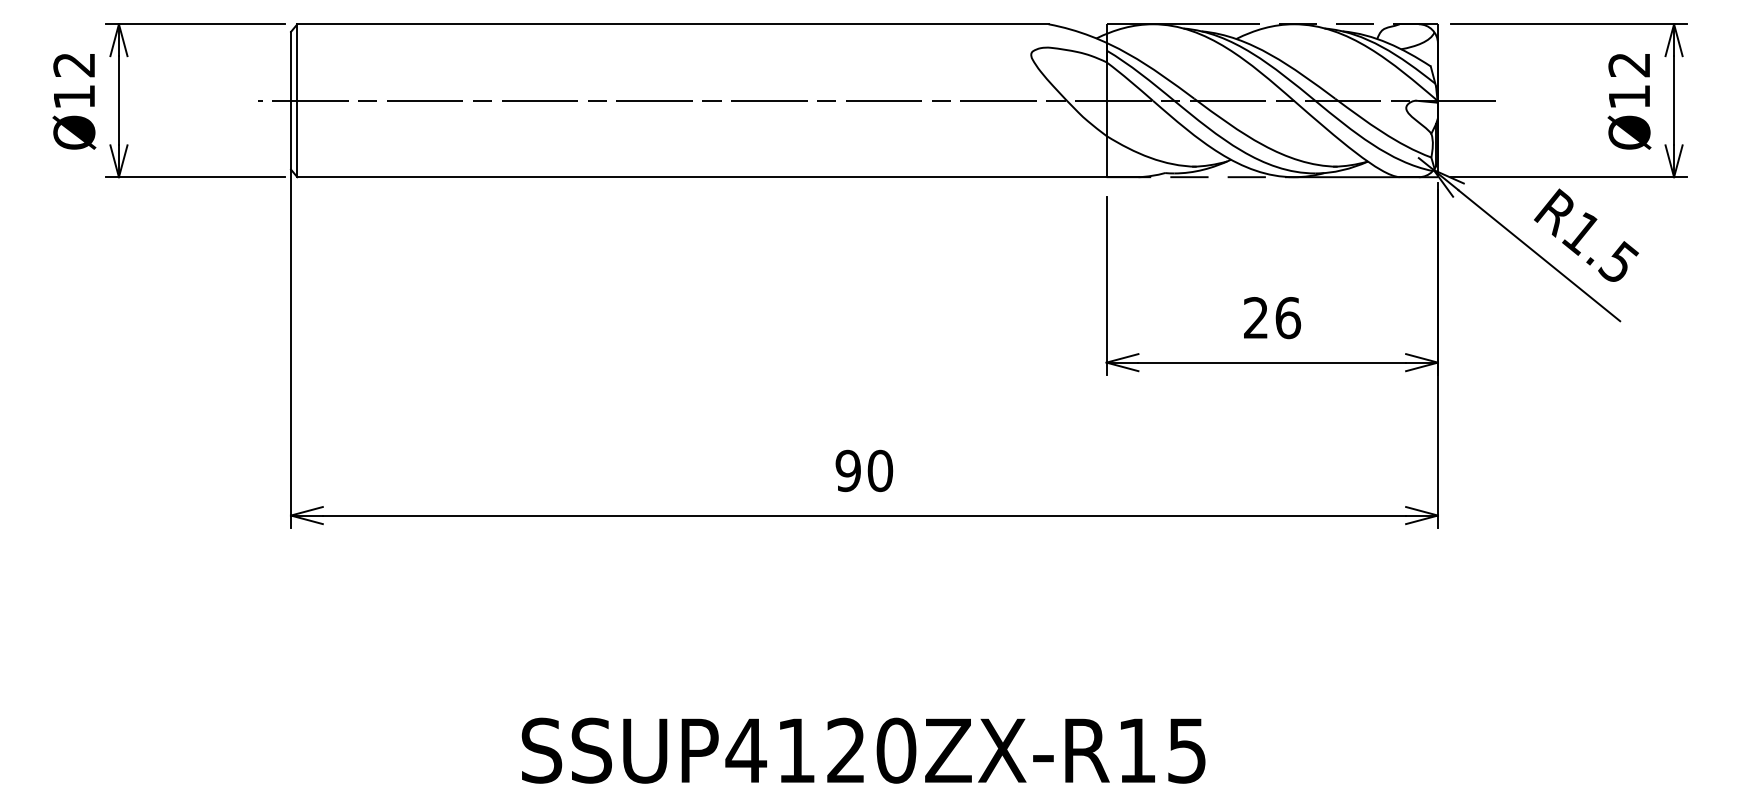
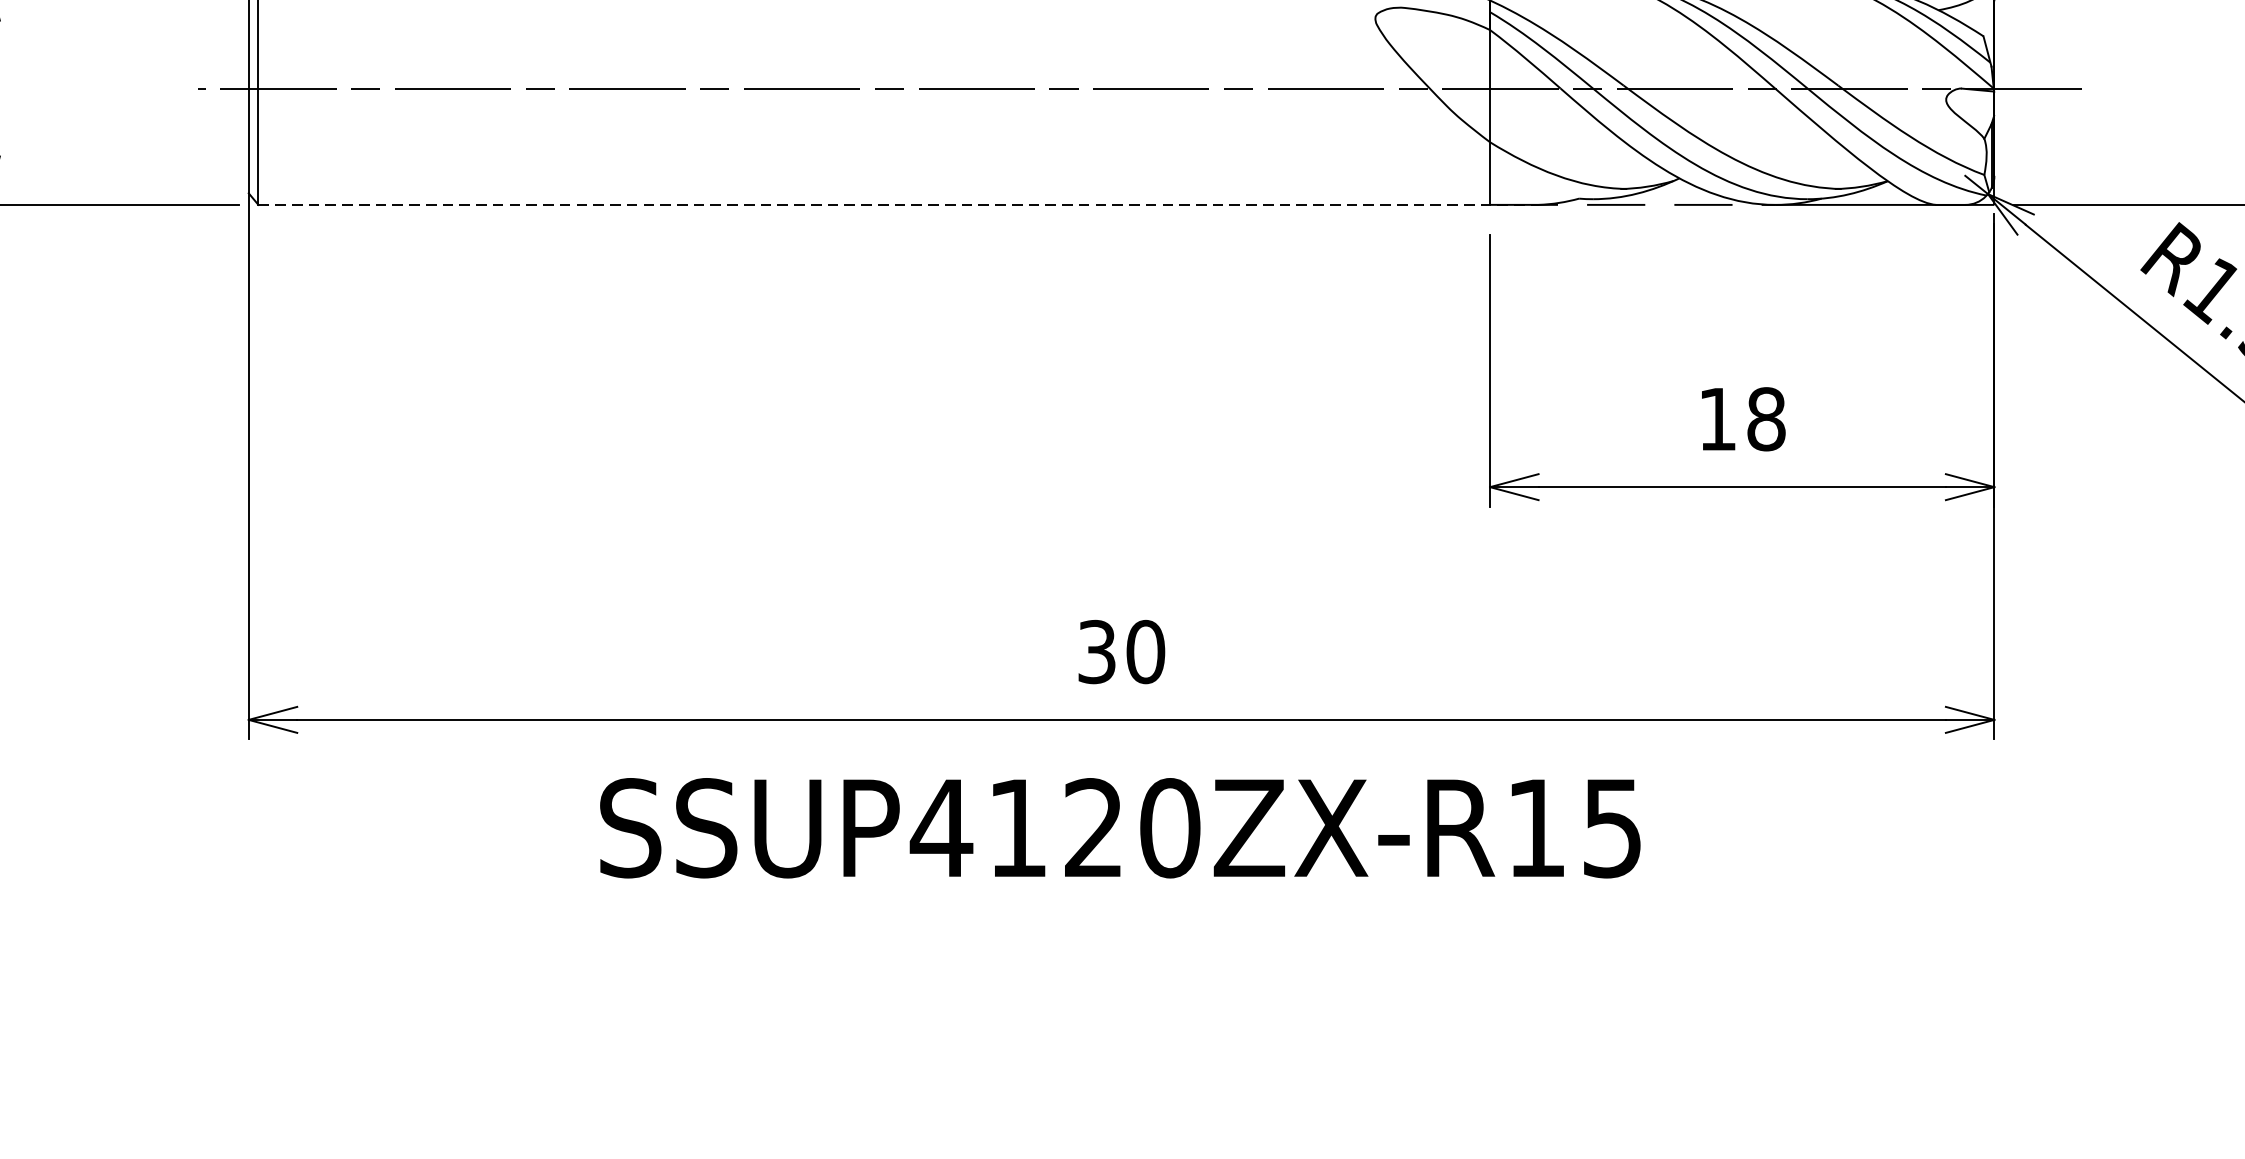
line: (717, 177) -> (897, 205), solid -> dashed
text: (1272, 317) -> (1742, 418), 26 -> 18
text: (847, 470) -> (1095, 651), 90 -> 30
text: (863, 750) -> (1120, 827), moved

